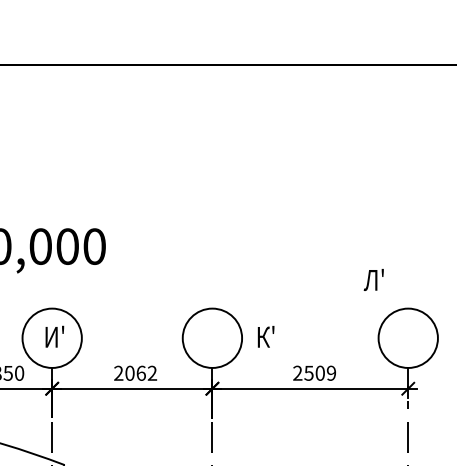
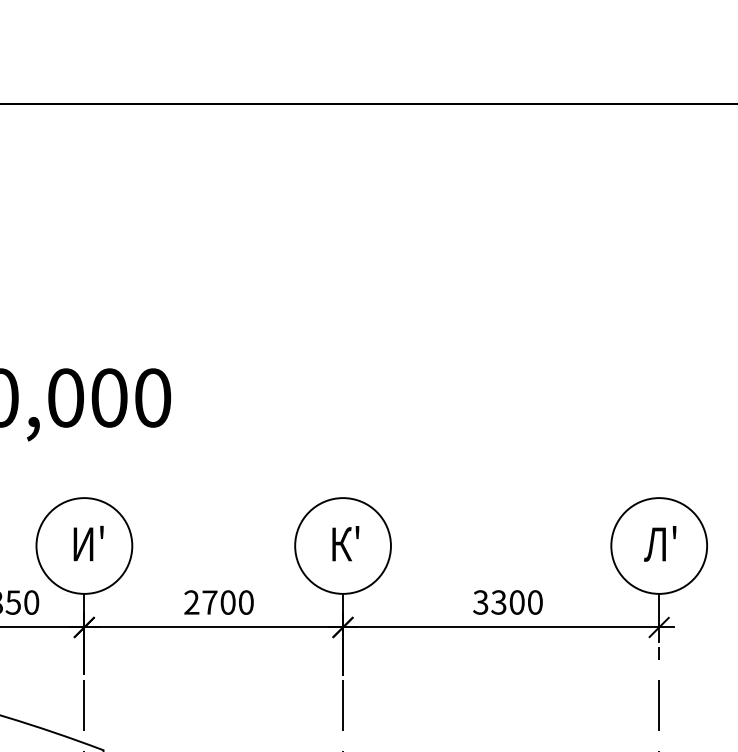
text: (373, 279) -> (659, 543), moved
text: (265, 336) -> (344, 543), moved
text: (141, 372) -> (228, 601), 2062 -> 2700
text: (314, 372) -> (507, 601), 2509 -> 3300

